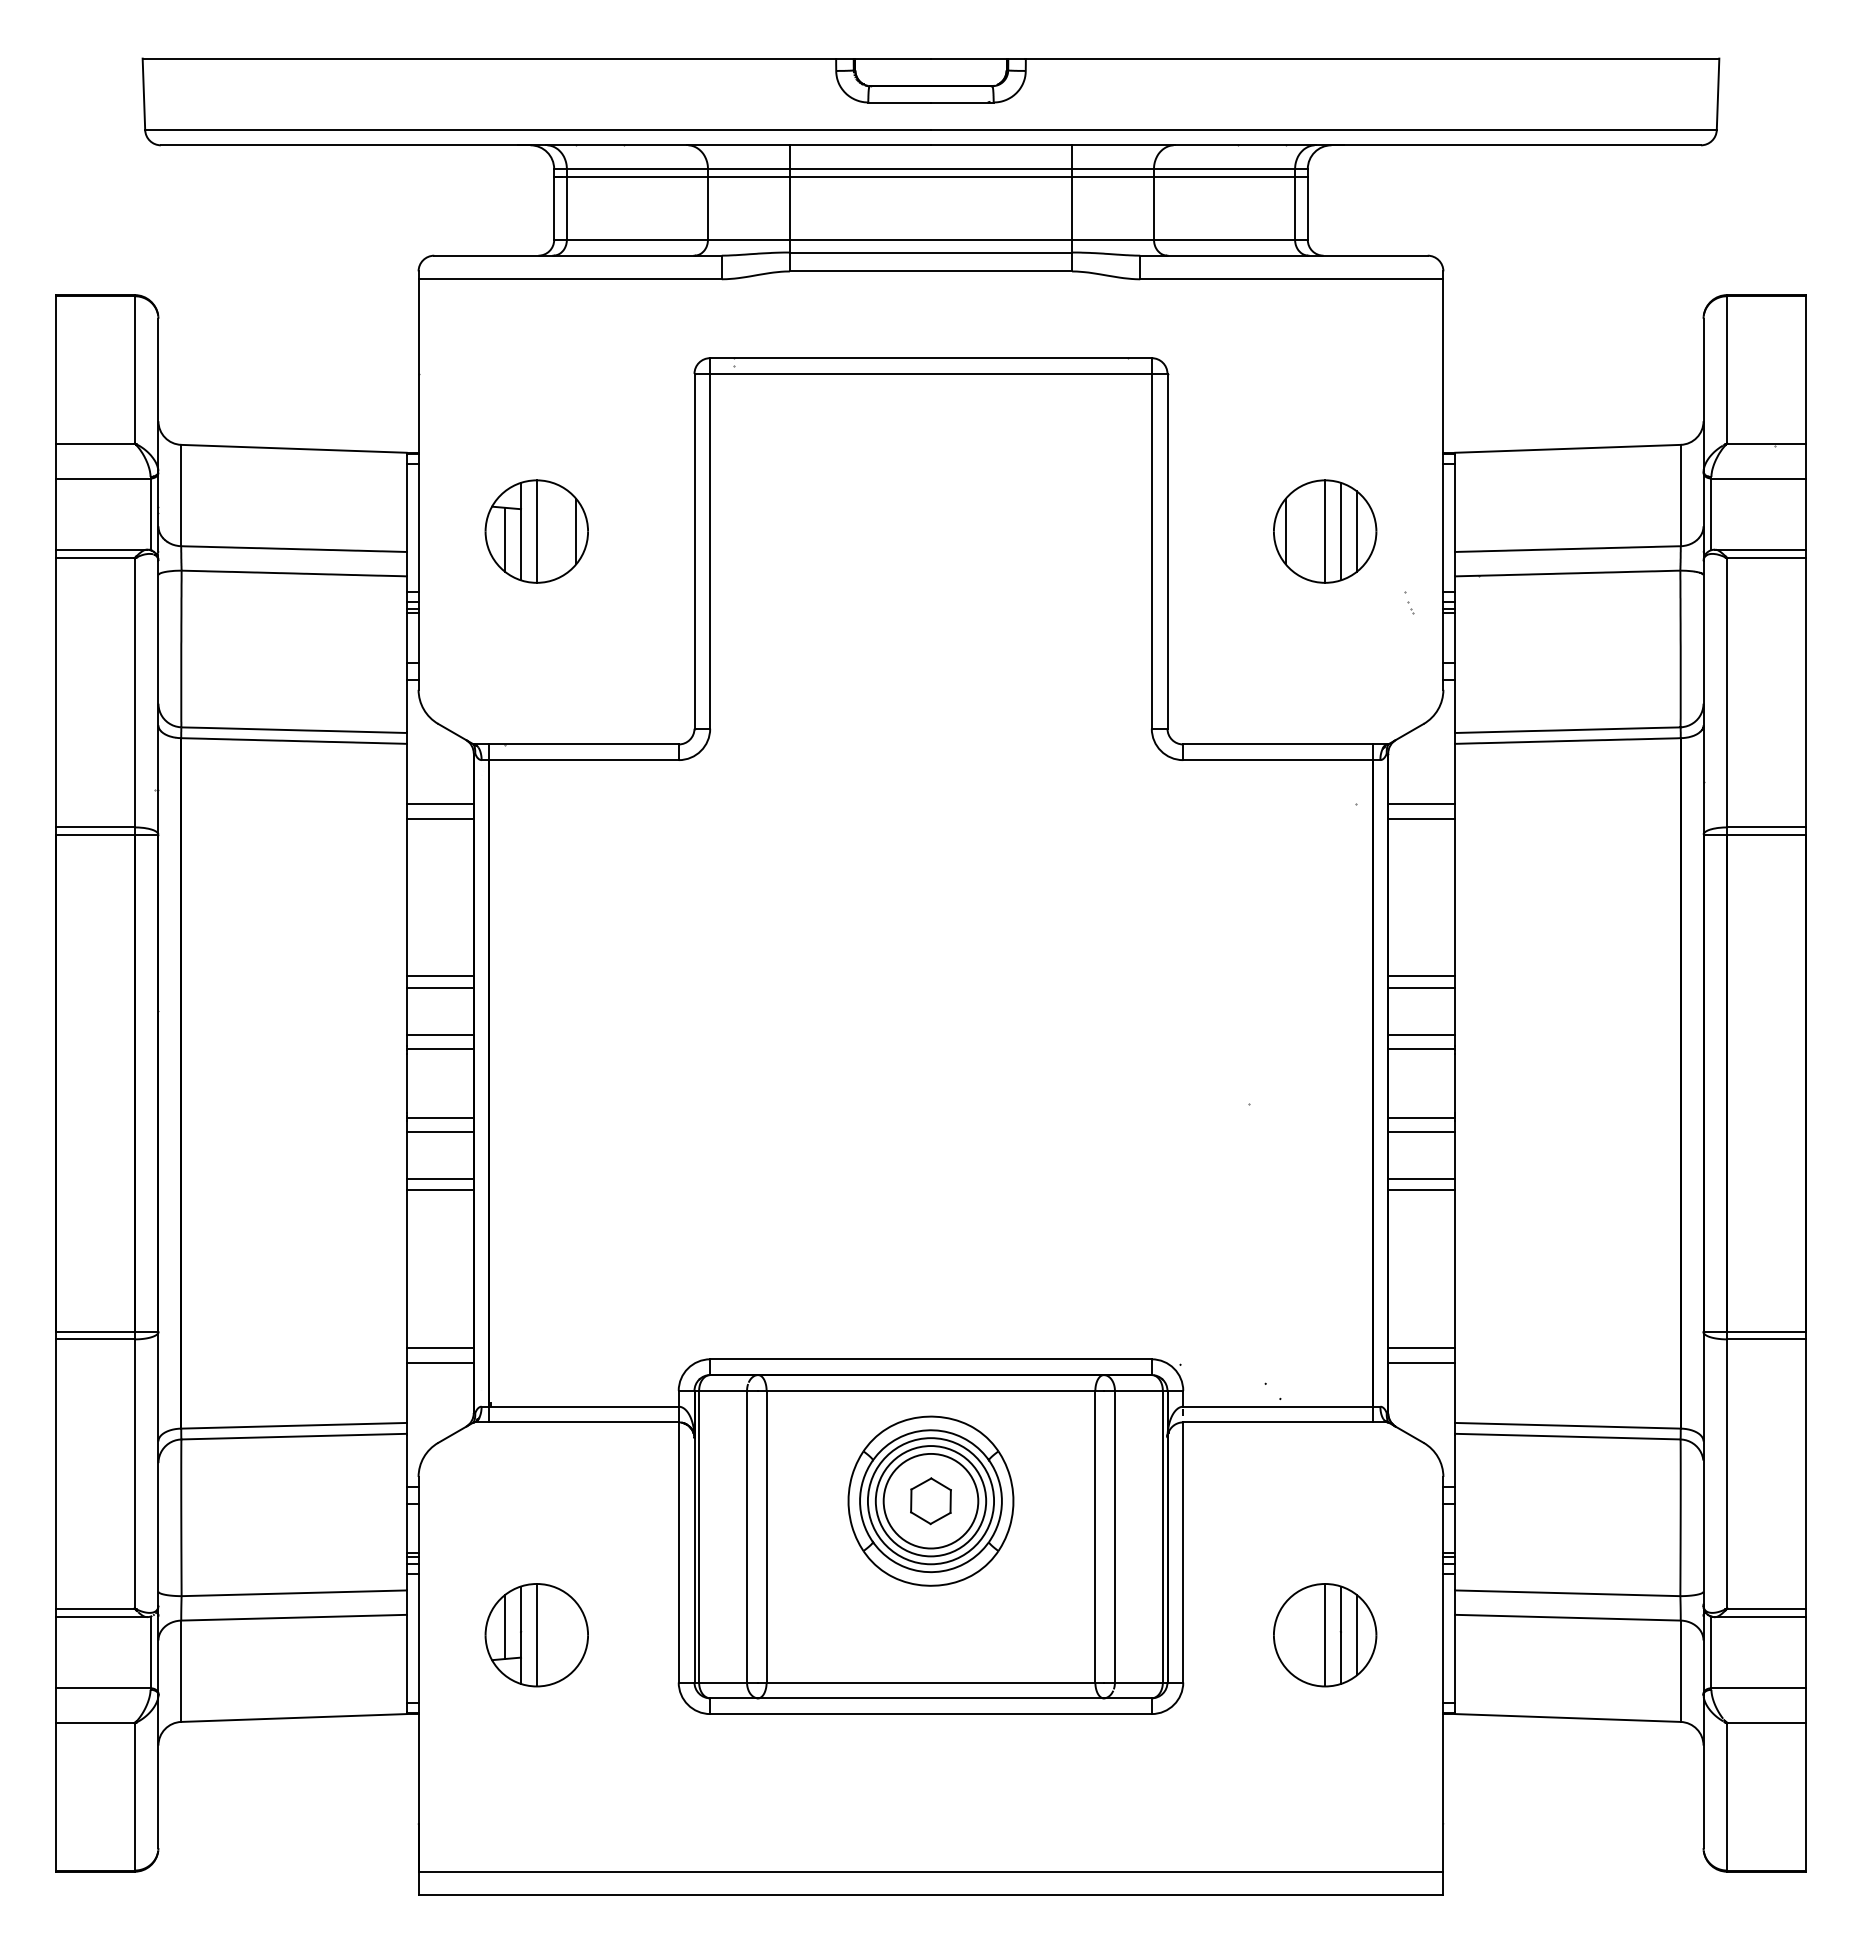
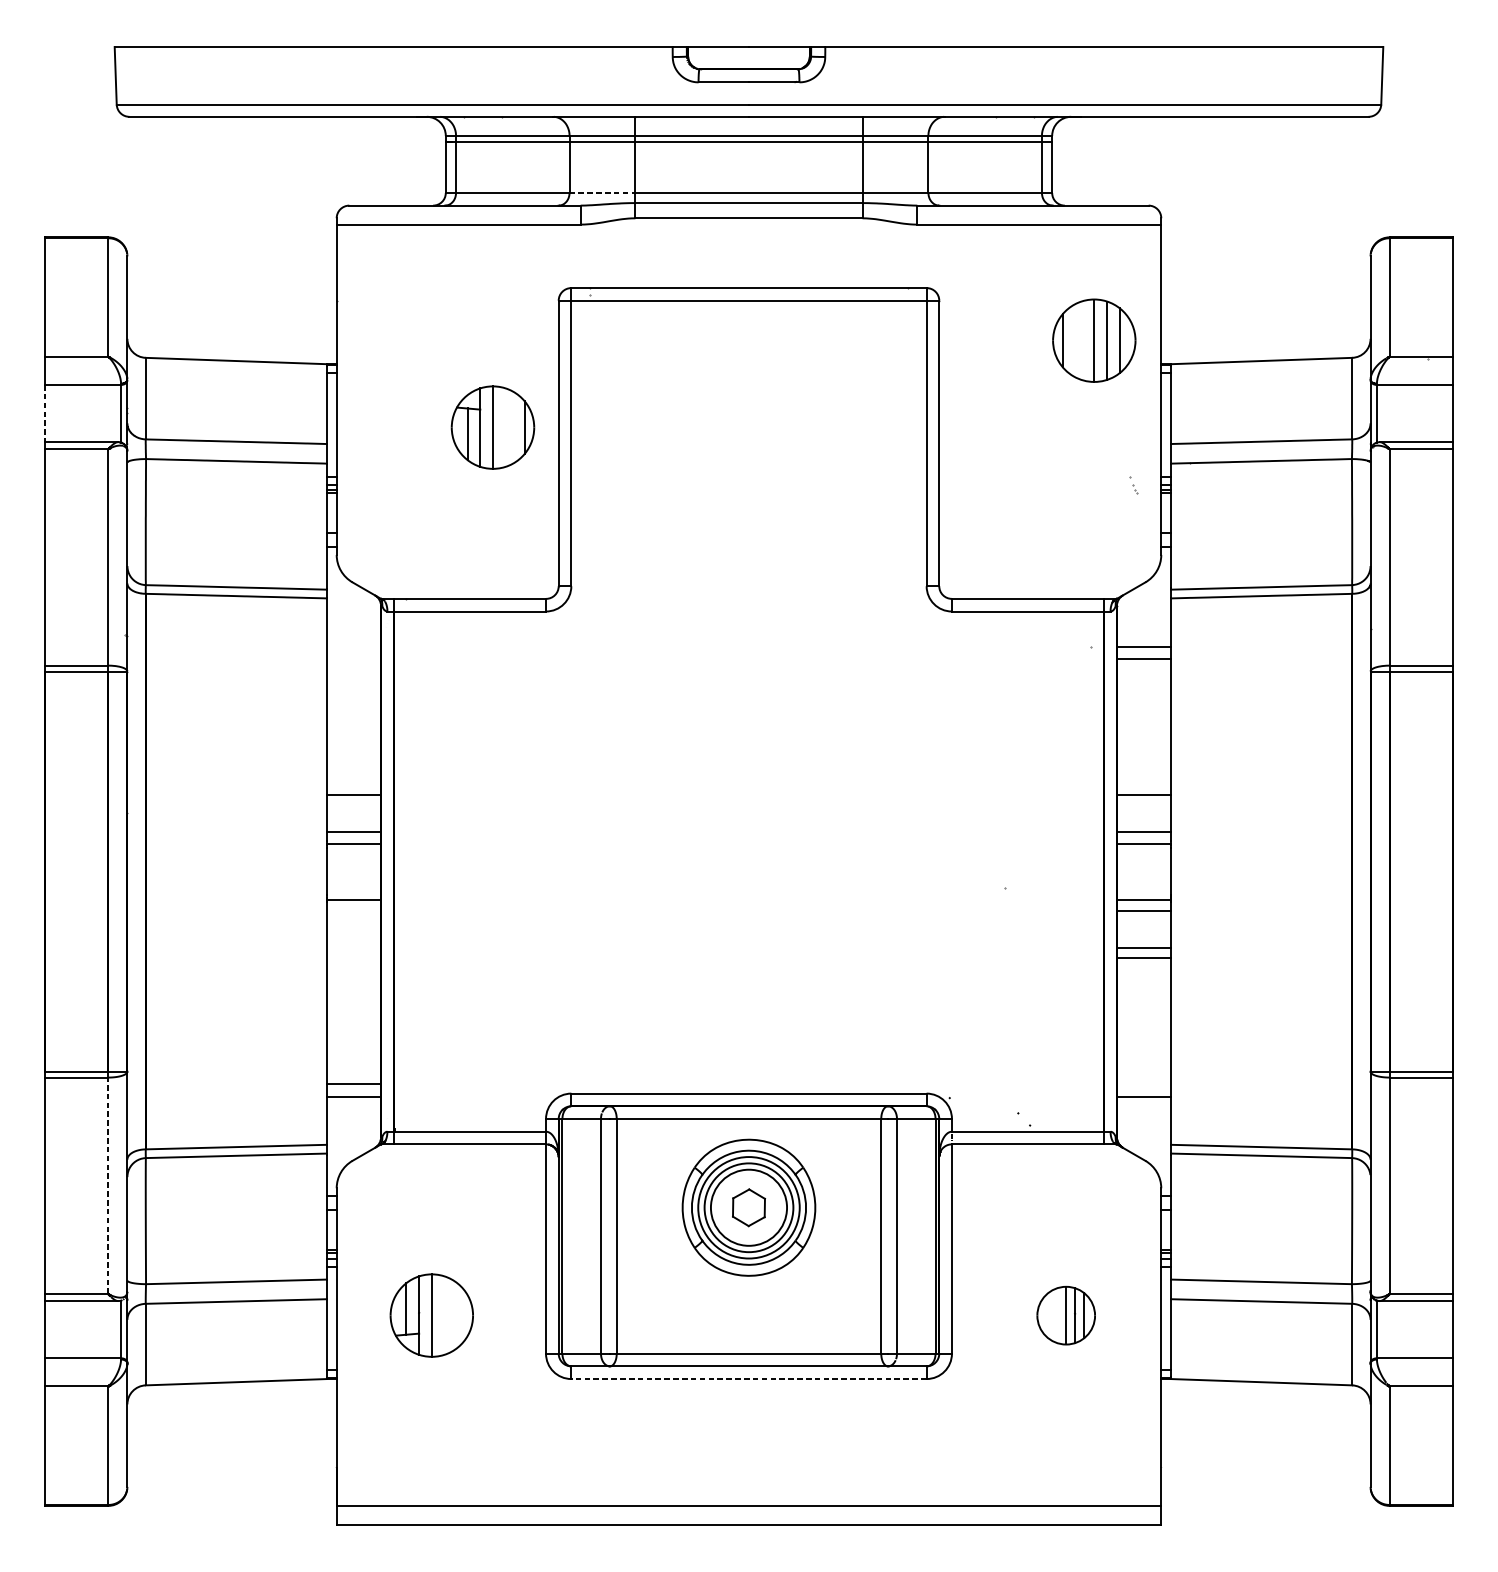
line: (748, 240) -> (602, 193), solid -> dashed
line: (55, 514) -> (44, 413), solid -> dashed
part: (536, 531) -> (492, 427), moved
part: (1325, 531) -> (1094, 340), moved
line: (439, 803) -> (353, 646), removed
line: (439, 818) -> (353, 658), removed
line: (439, 976) -> (353, 785), removed
line: (1421, 976) -> (1143, 785), removed
line: (439, 1132) -> (353, 911), removed
line: (439, 1178) -> (353, 948), removed
line: (439, 1190) -> (353, 957), removed
line: (1421, 1347) -> (1143, 1084), removed
line: (134, 1473) -> (108, 1185), solid -> dashed
part: (1325, 1635) -> (1066, 1315), size x0.7
line: (930, 1714) -> (748, 1379), solid -> dashed

